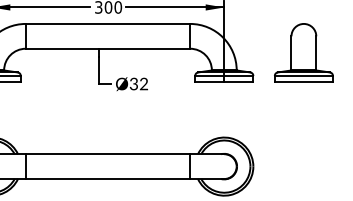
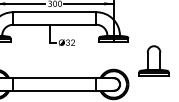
part: (302, 52) -> (153, 60), moved

